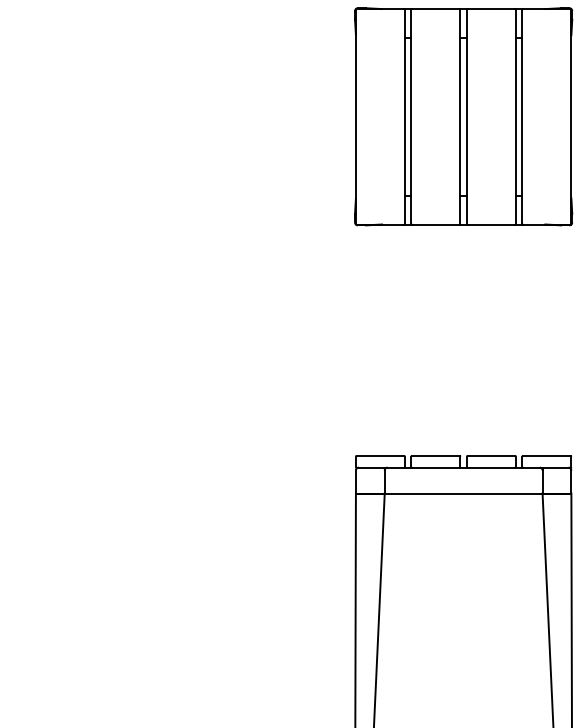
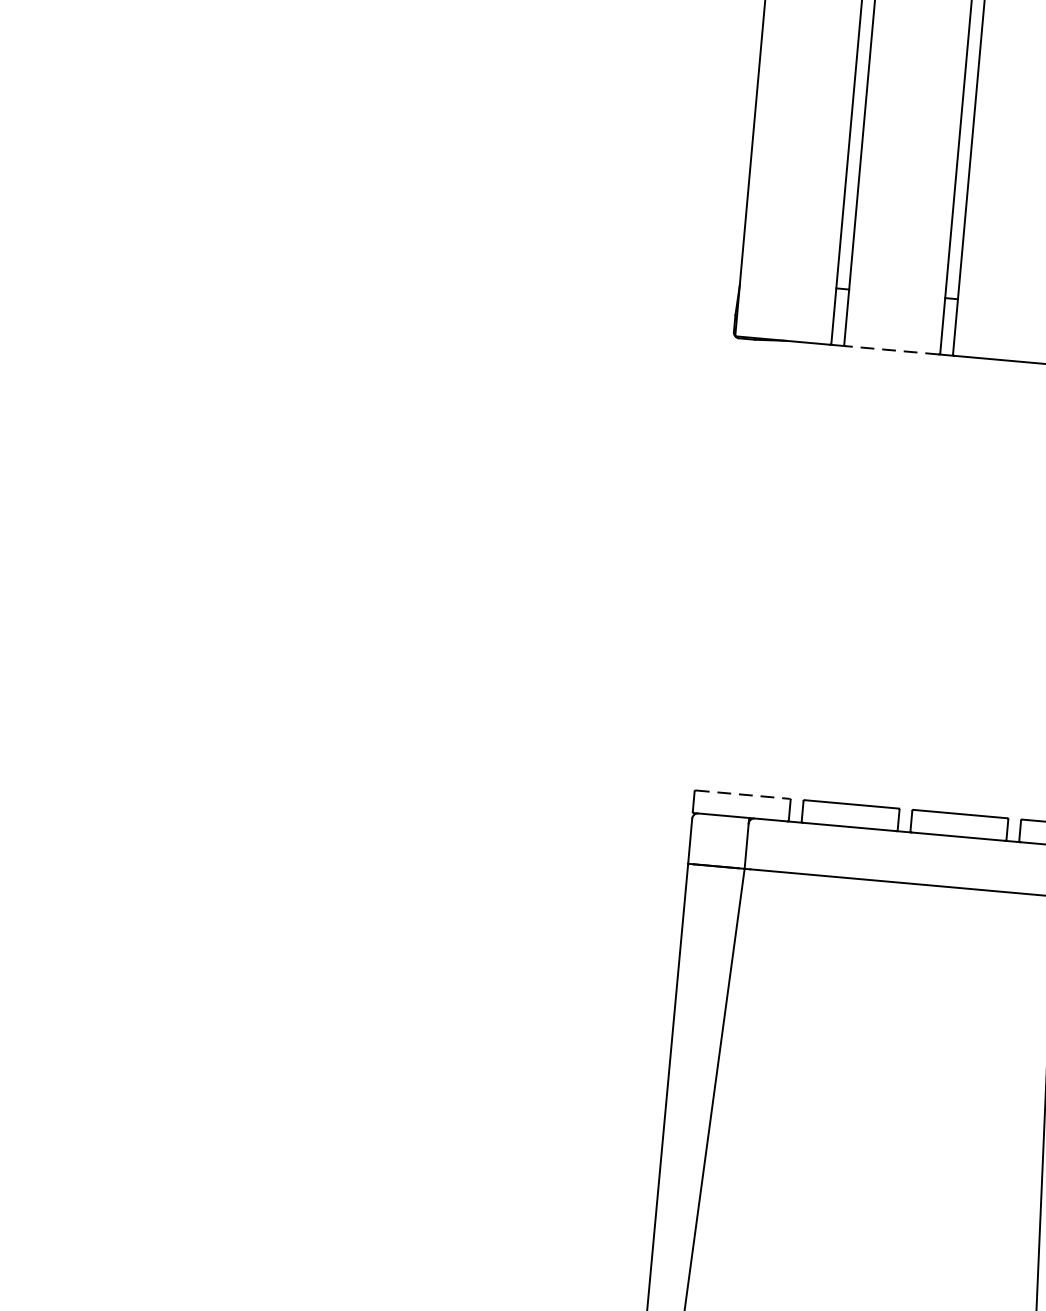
line: (435, 224) -> (891, 350), solid -> dashed
line: (380, 456) -> (742, 795), solid -> dashed

